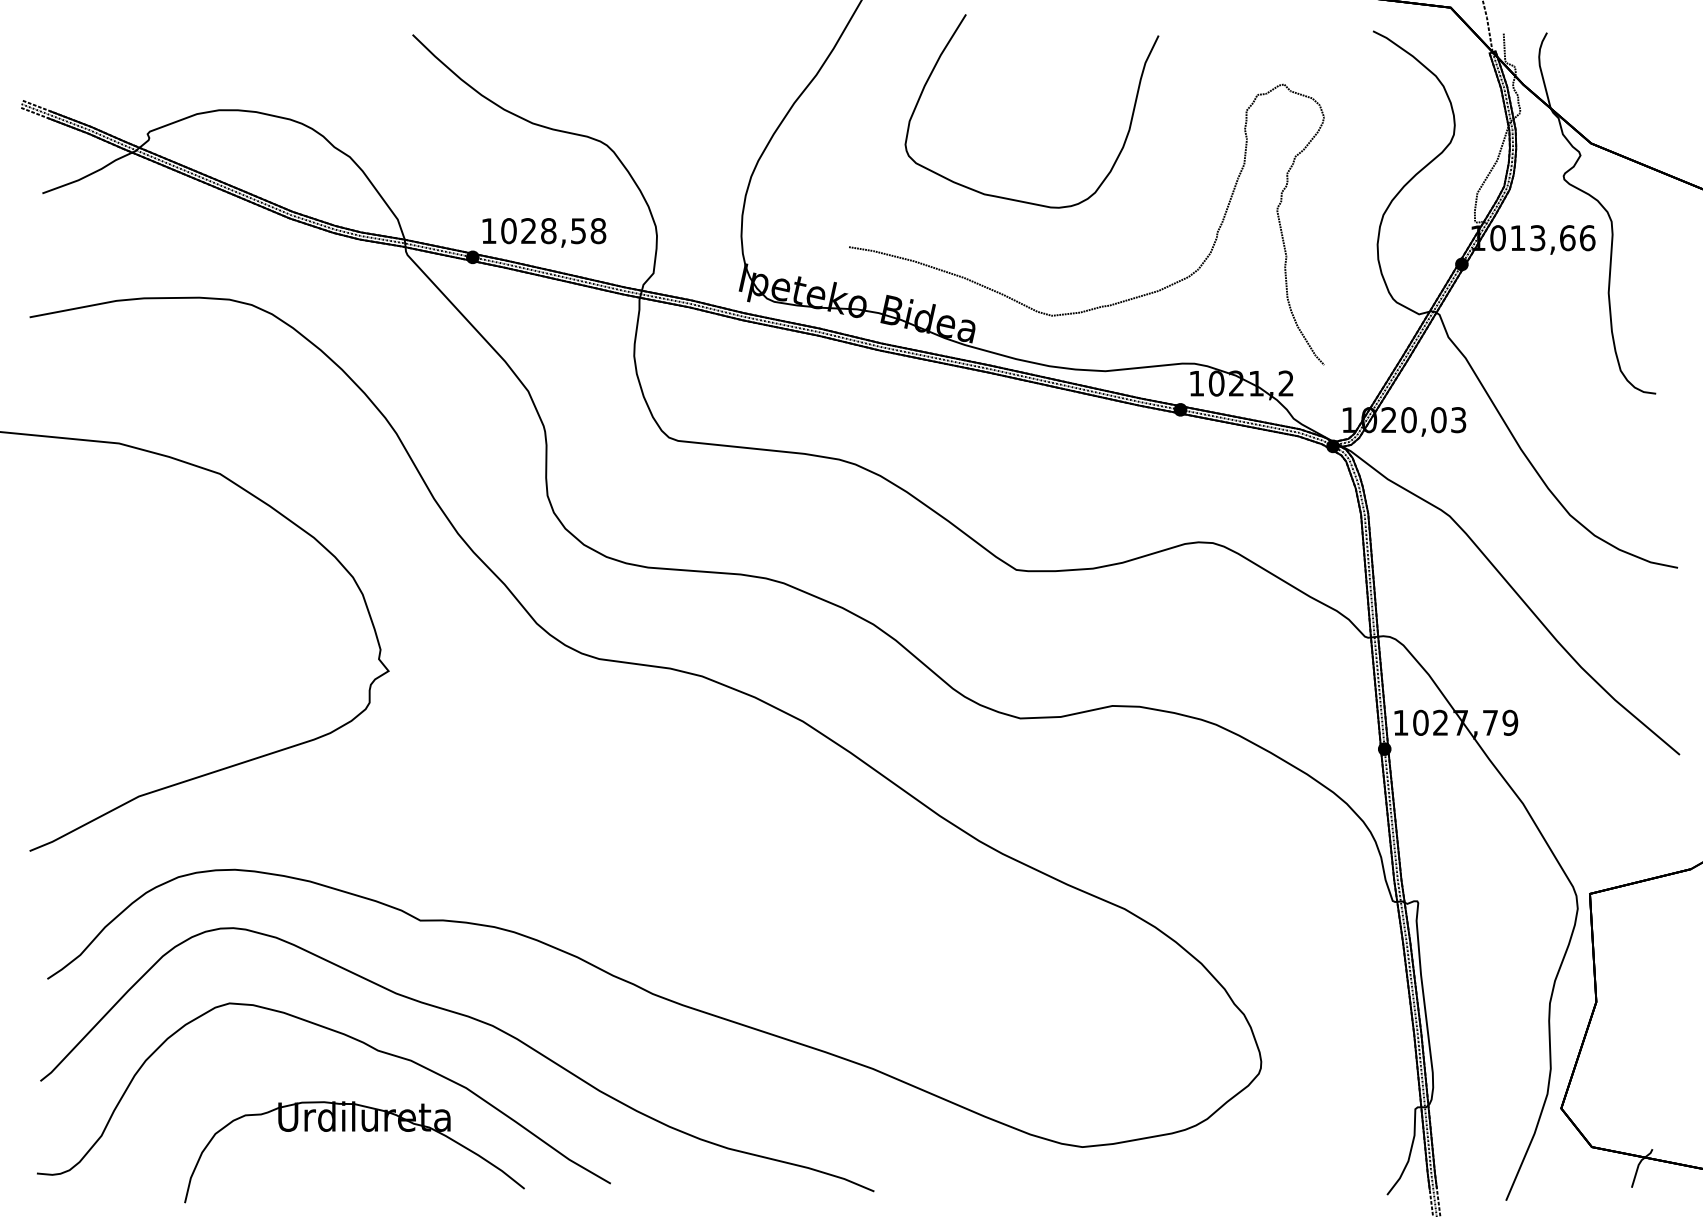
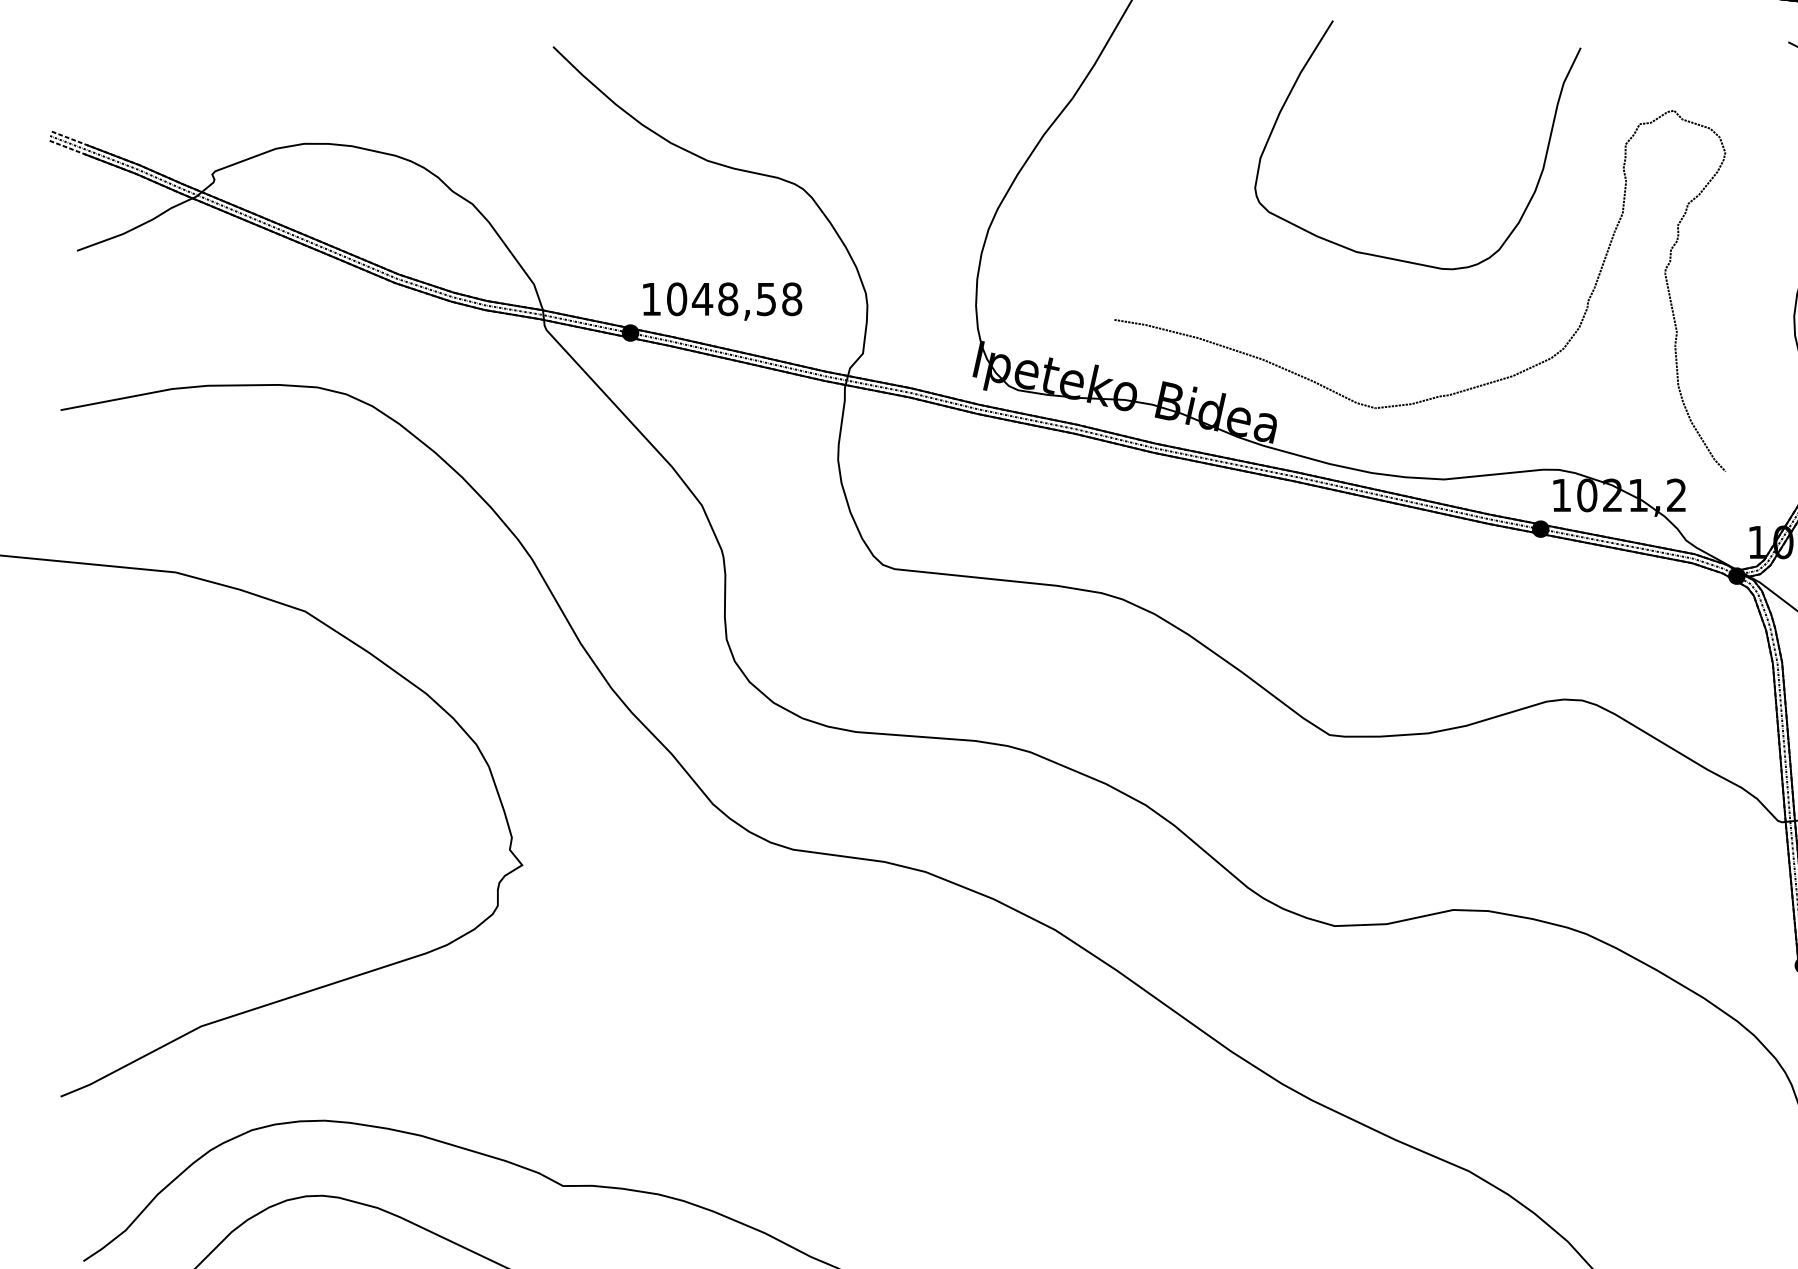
curve: (1012, 198) -> (1392, 257), moved
text: (528, 230) -> (702, 298), 1028,58 -> 1048,58

